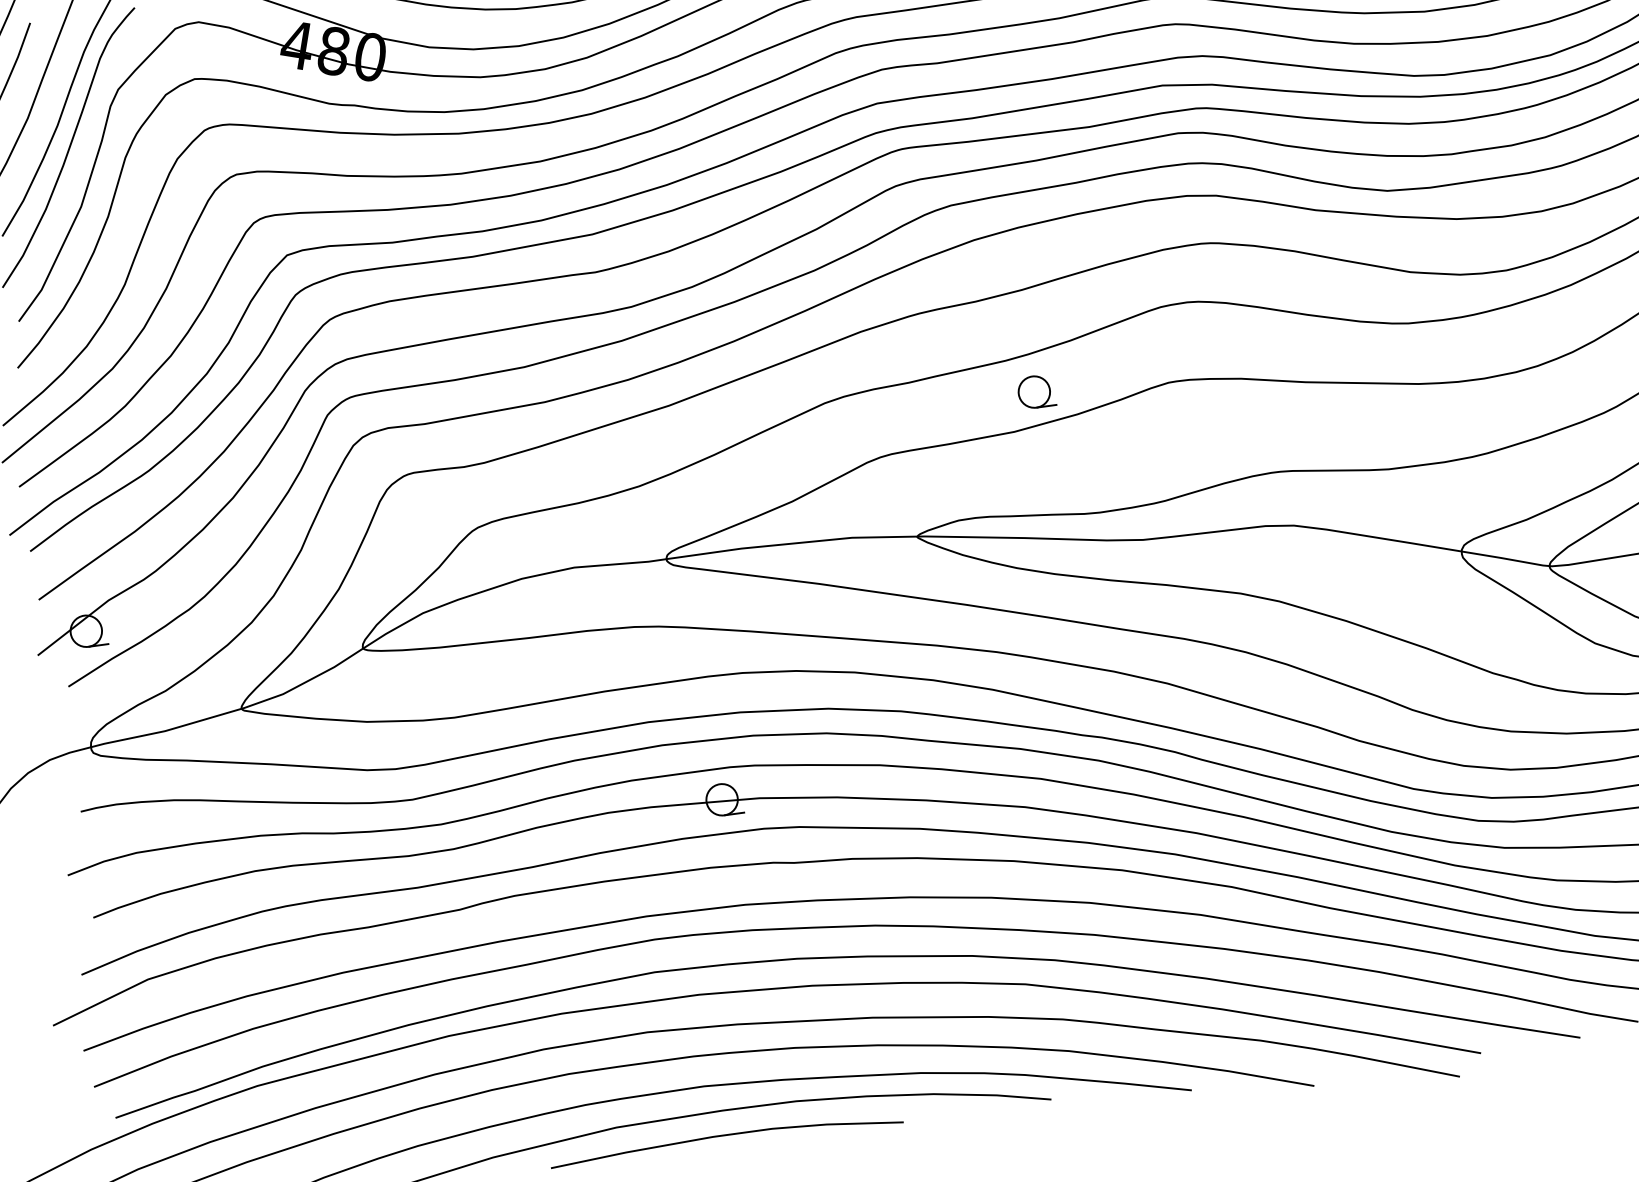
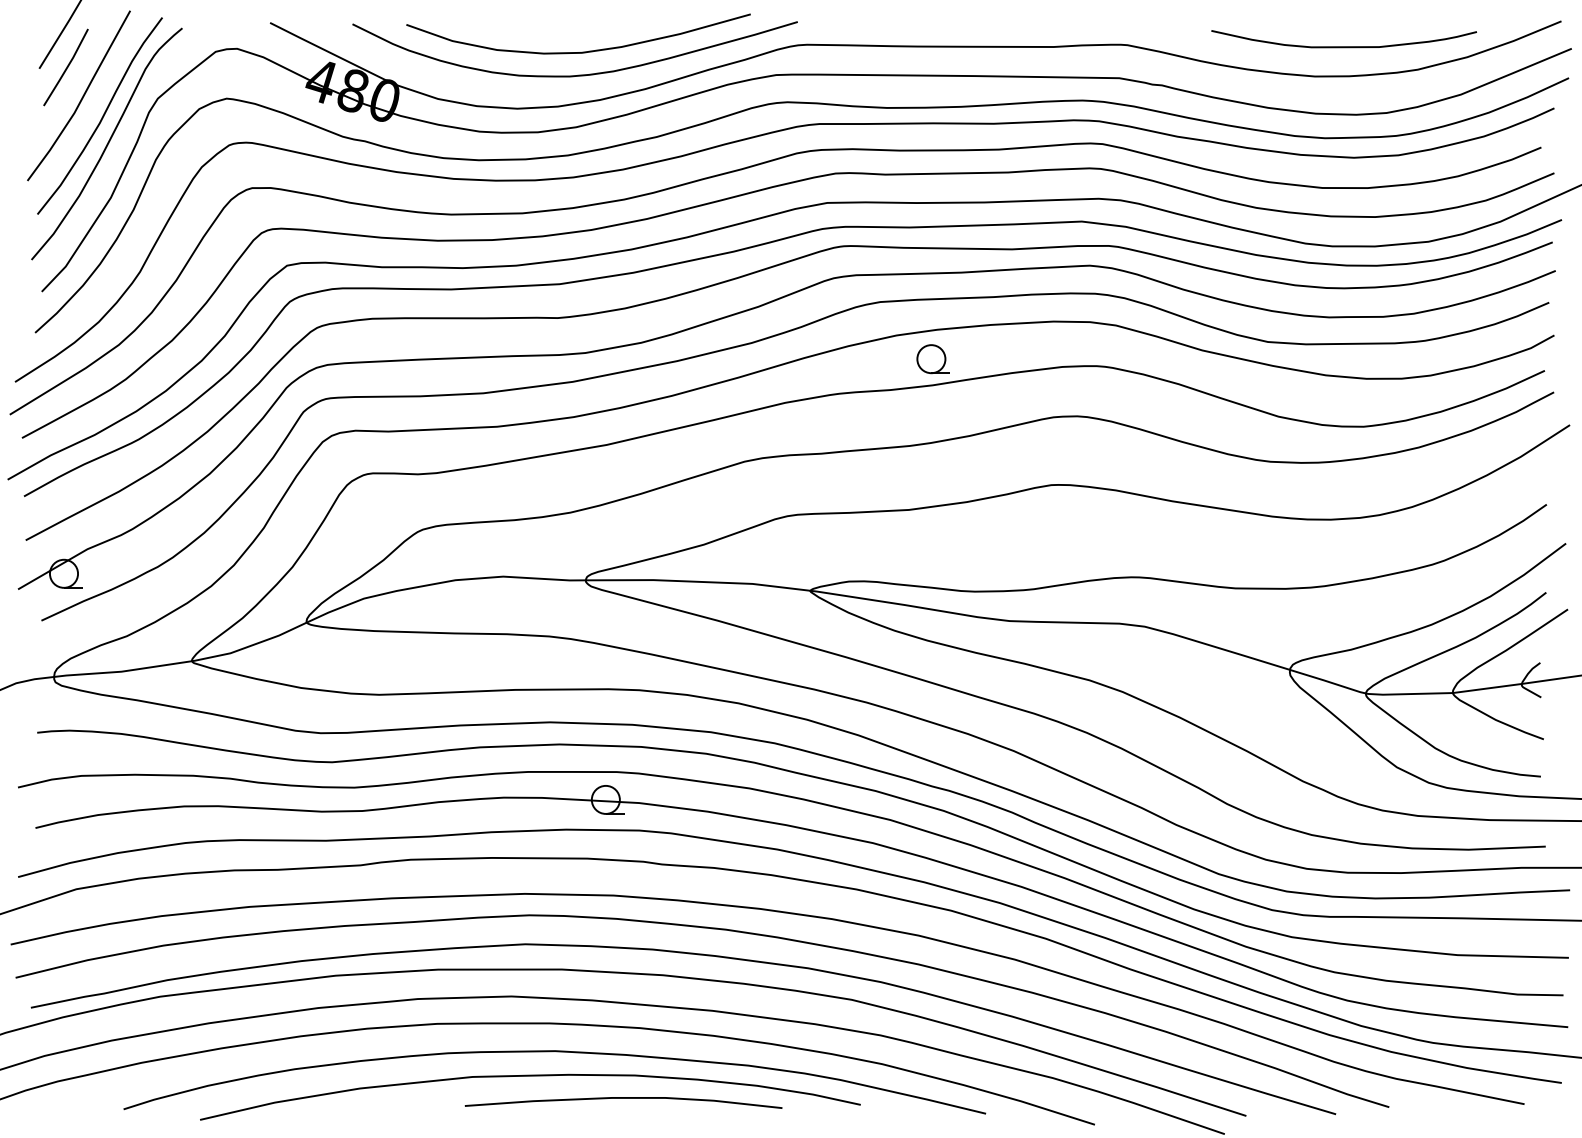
part: (1035, 392) -> (932, 359), moved
curve: (725, 1135) -> (623, 1098), moved

